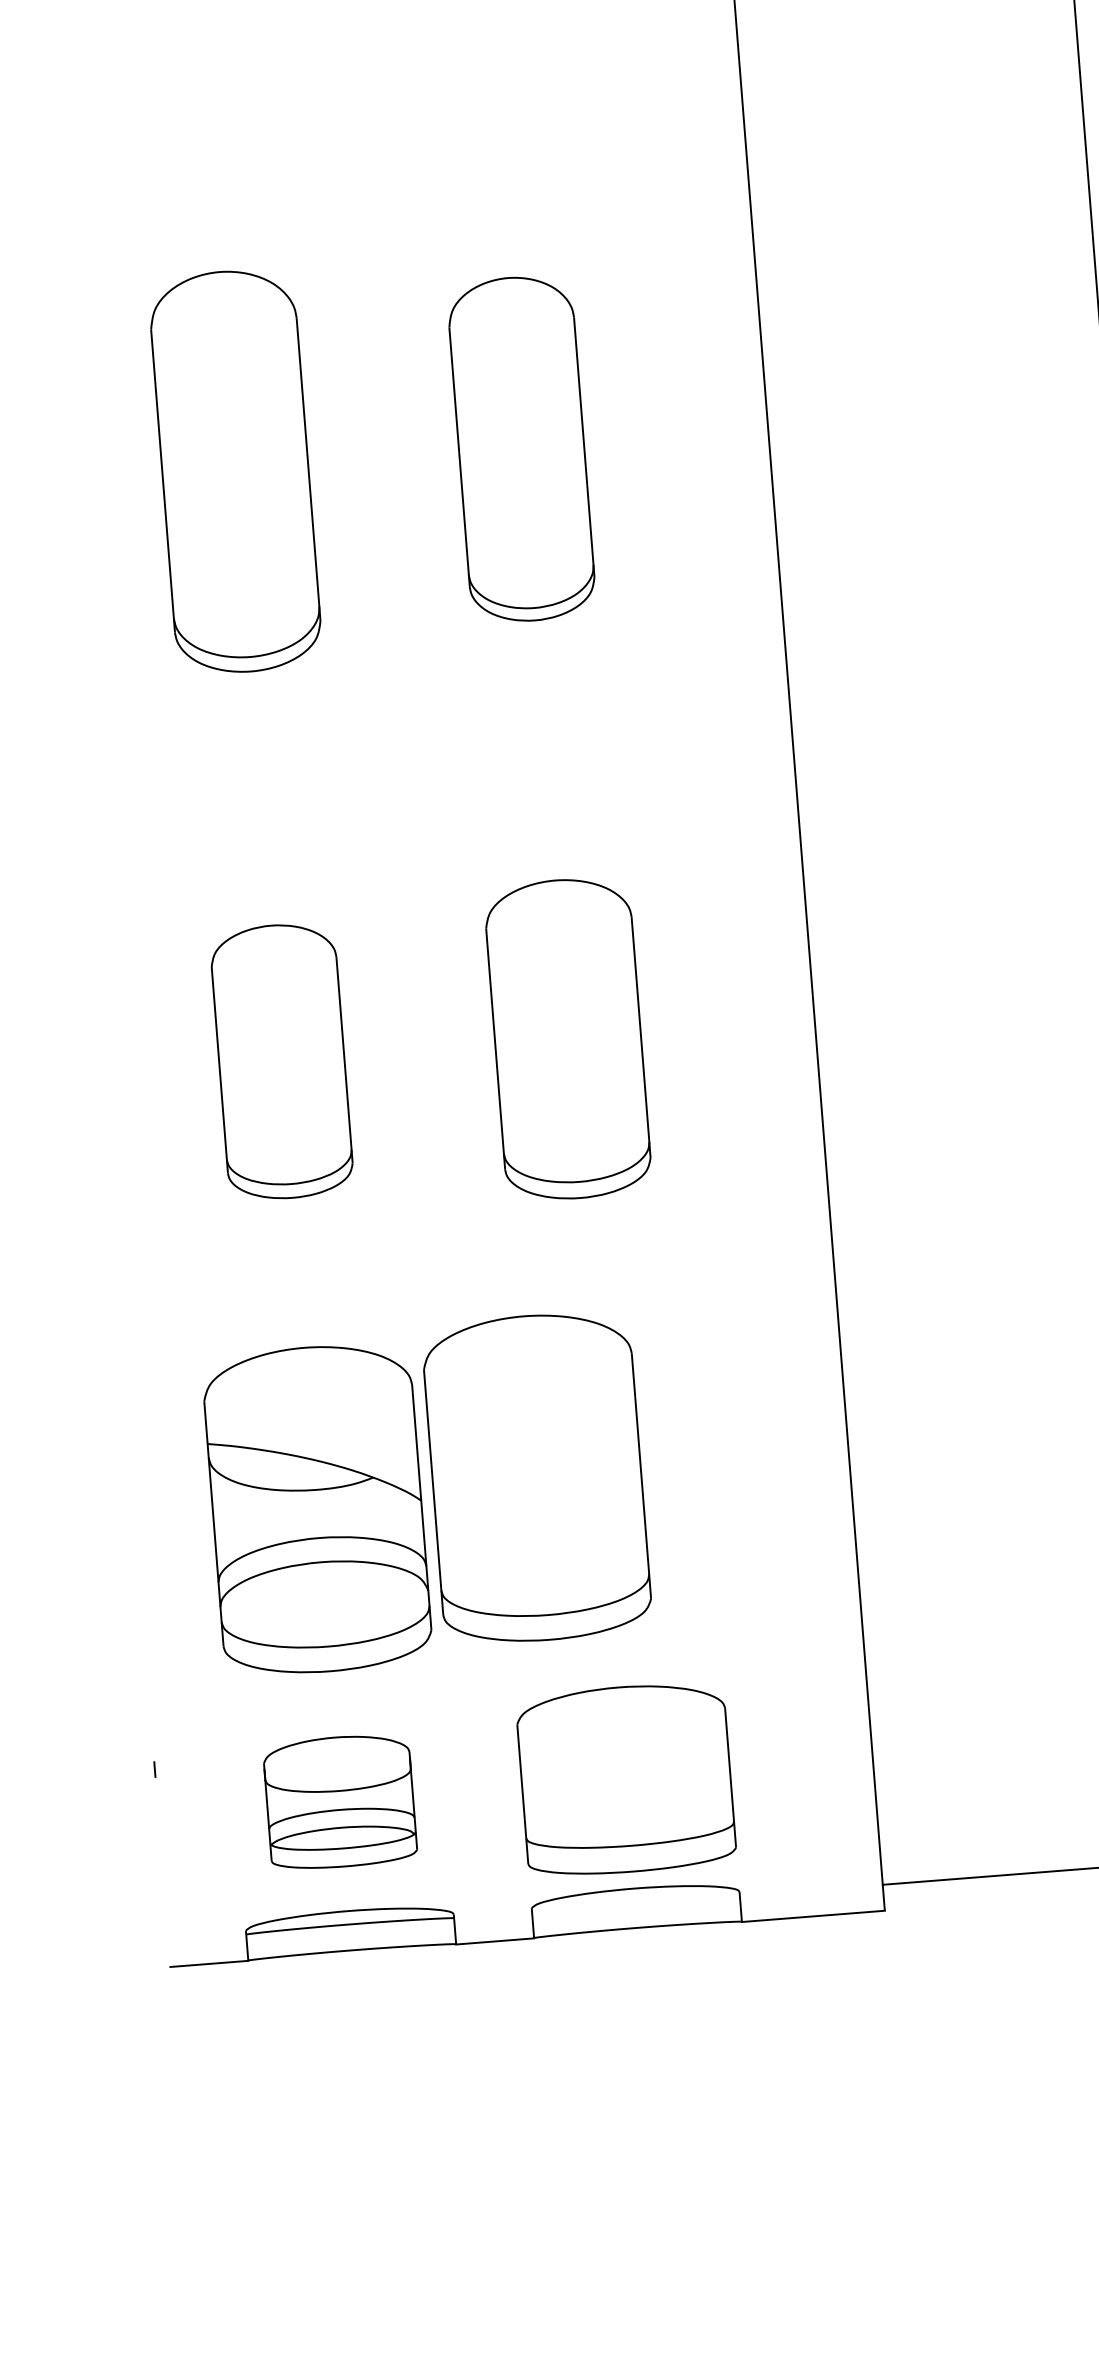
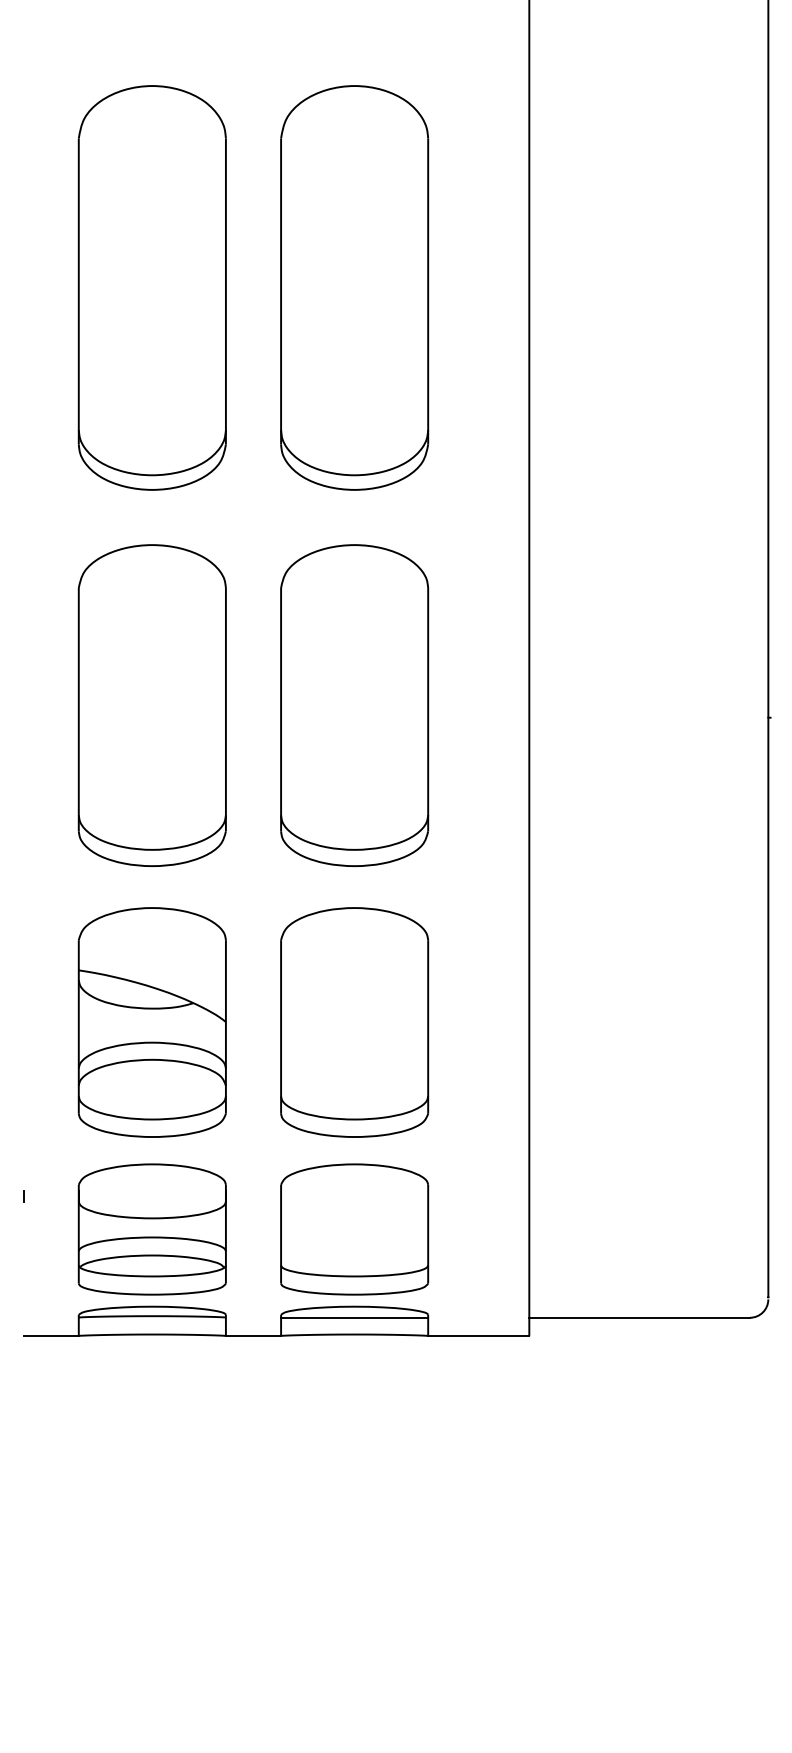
part: (521, 448) -> (354, 287), size x1.67
part: (234, 471) -> (151, 287), size x1.43
part: (567, 1039) -> (354, 705), size x1.43
part: (280, 1061) -> (151, 705), size x1.67
part: (536, 1478) -> (354, 1022), moved
part: (339, 1802) -> (151, 1229), size x1.43
line: (635, 1903) -> (354, 1317), added

